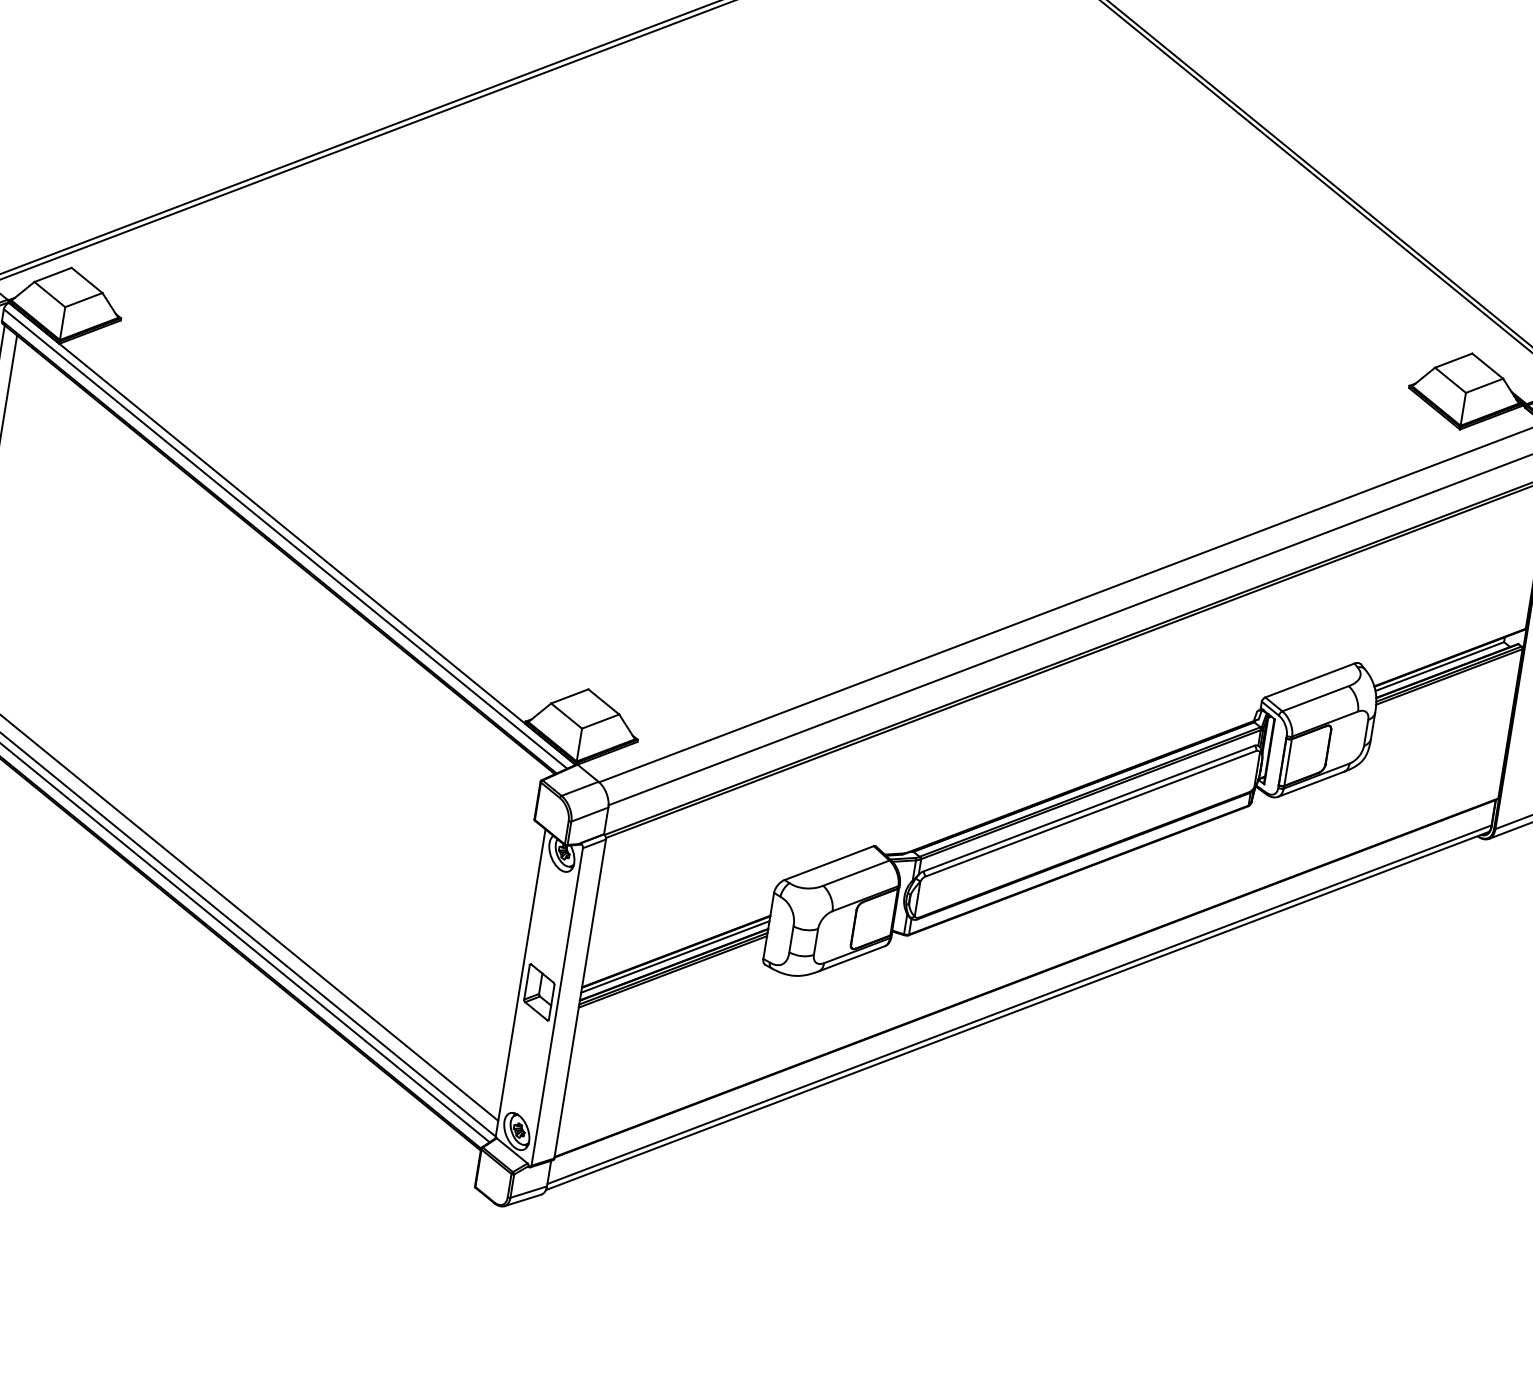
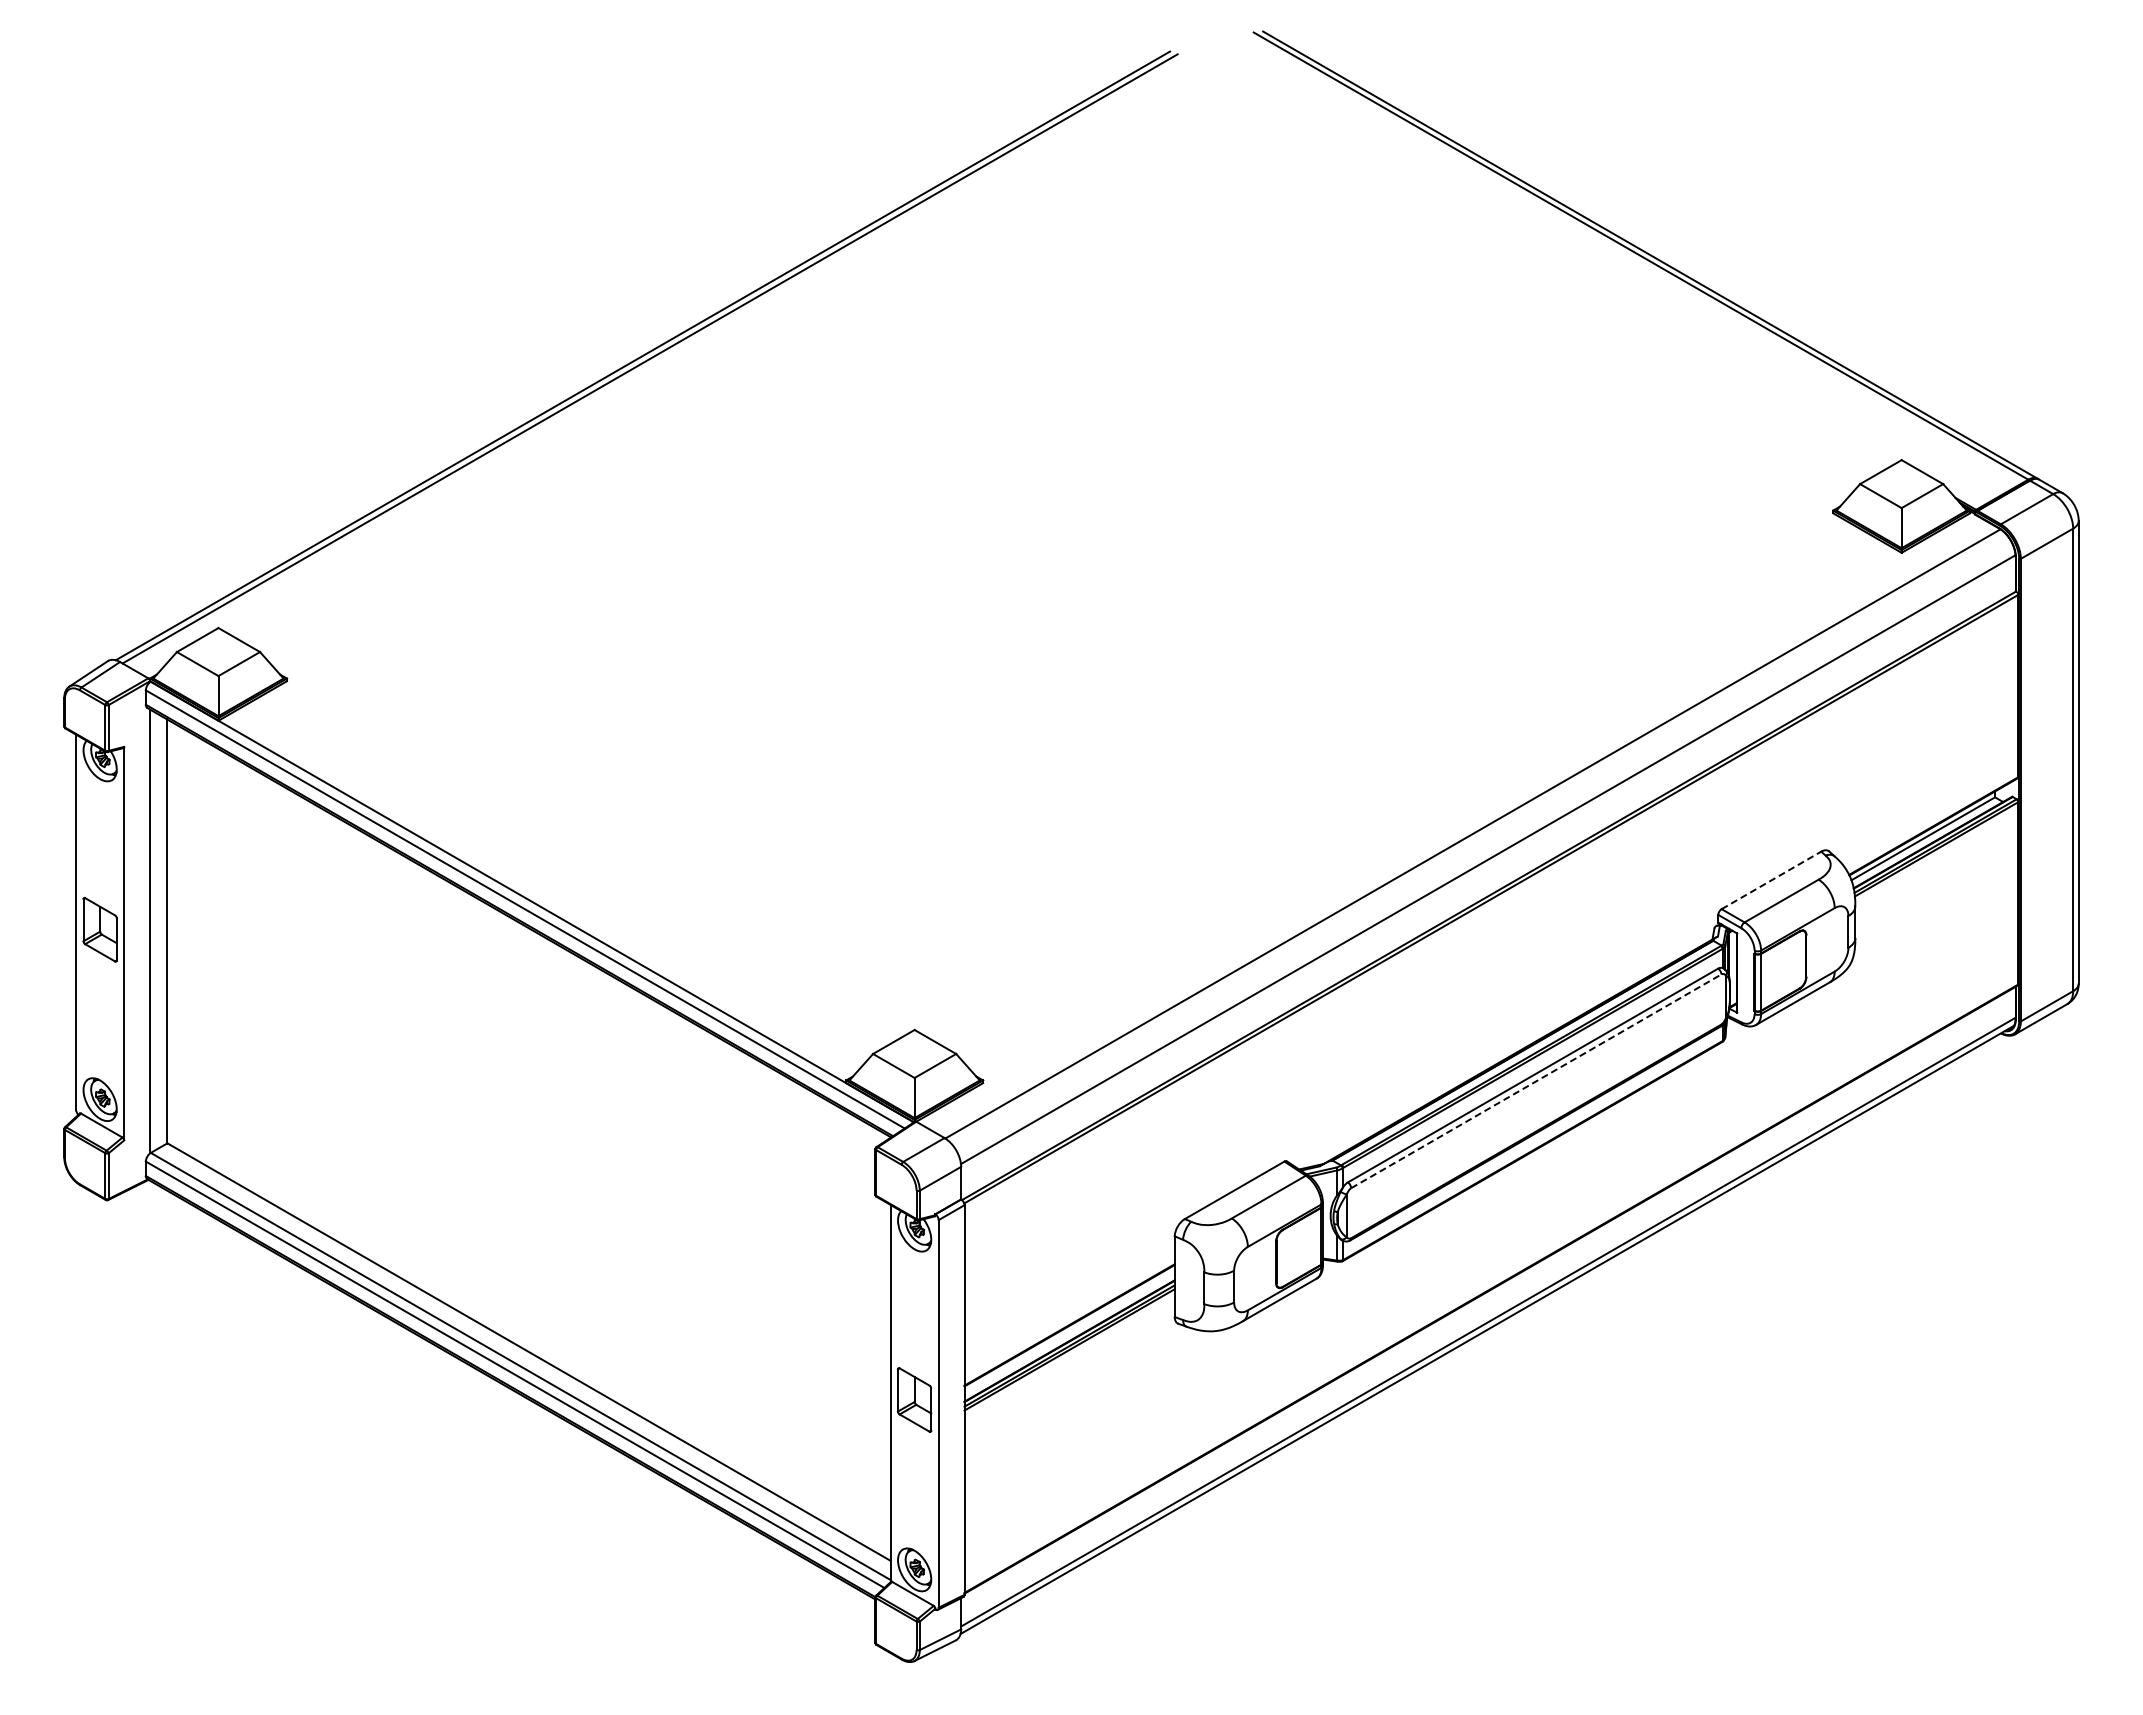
line: (1309, 680) -> (1771, 880), solid -> dashed
line: (1090, 814) -> (1536, 1081), solid -> dashed
line: (675, 956) -> (1069, 1331), removed

